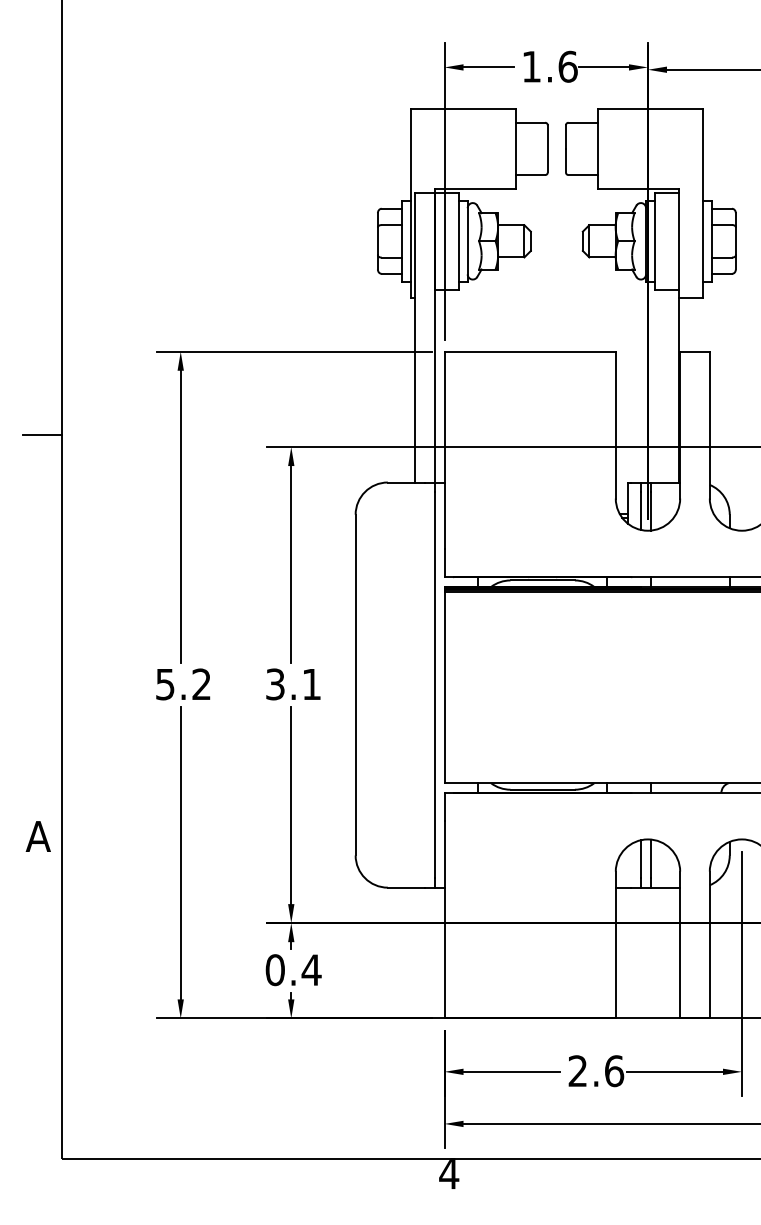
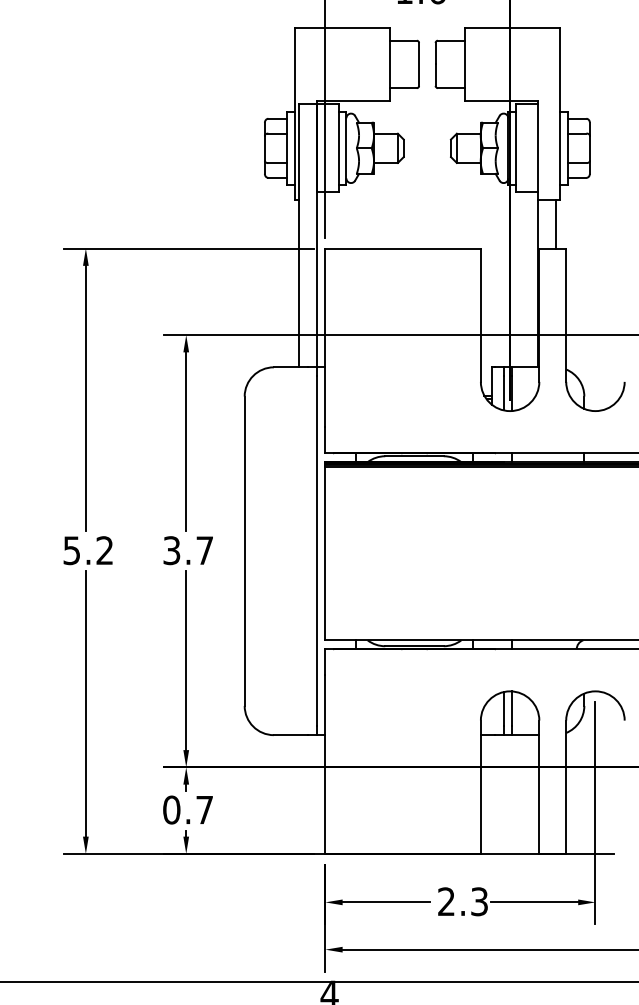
line: (698, 324) -> (555, 223), added
text: (311, 684) -> (204, 550), 3.1 -> 3.7
text: (311, 969) -> (204, 809), 0.4 -> 0.7
text: (614, 1071) -> (479, 902), 2.6 -> 2.3

